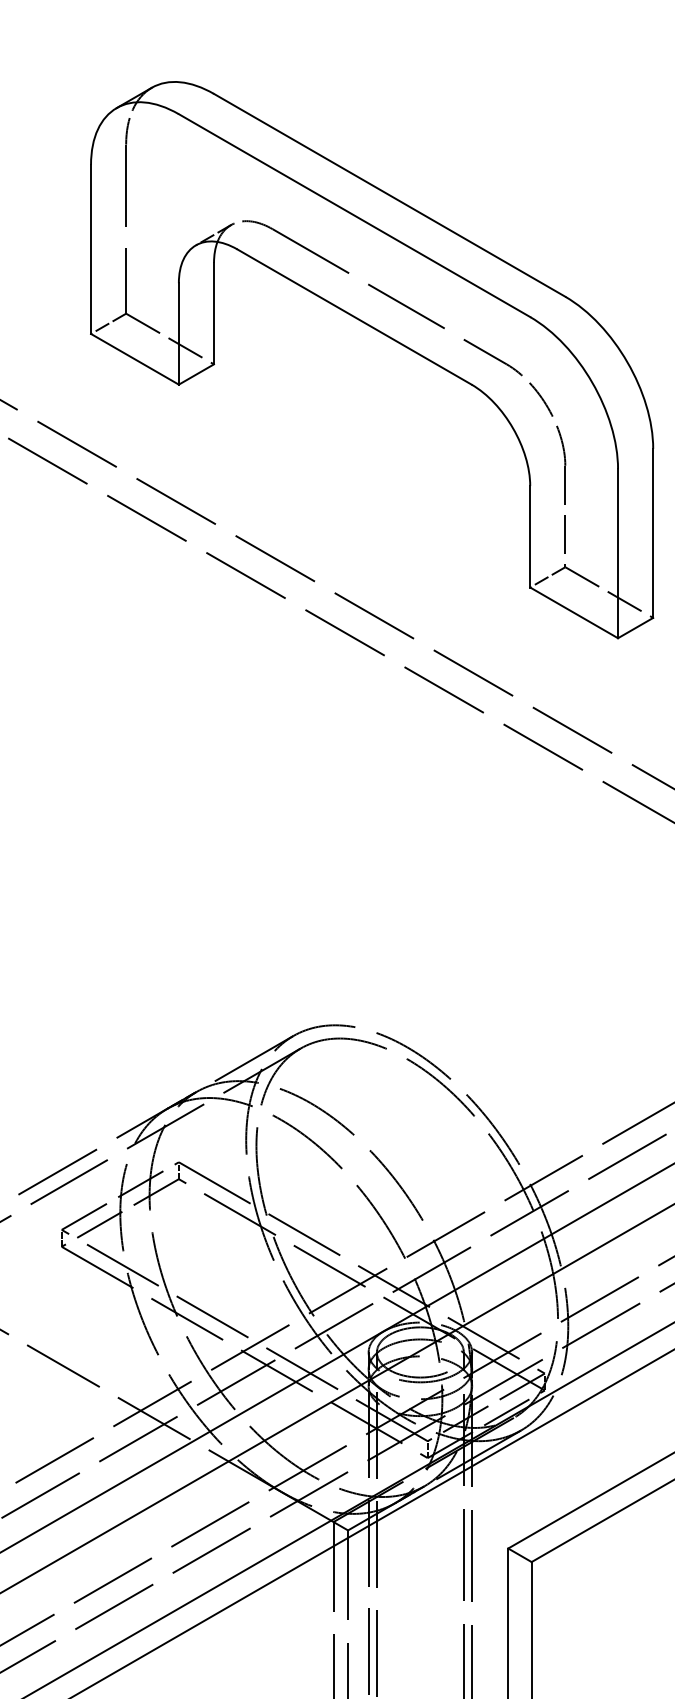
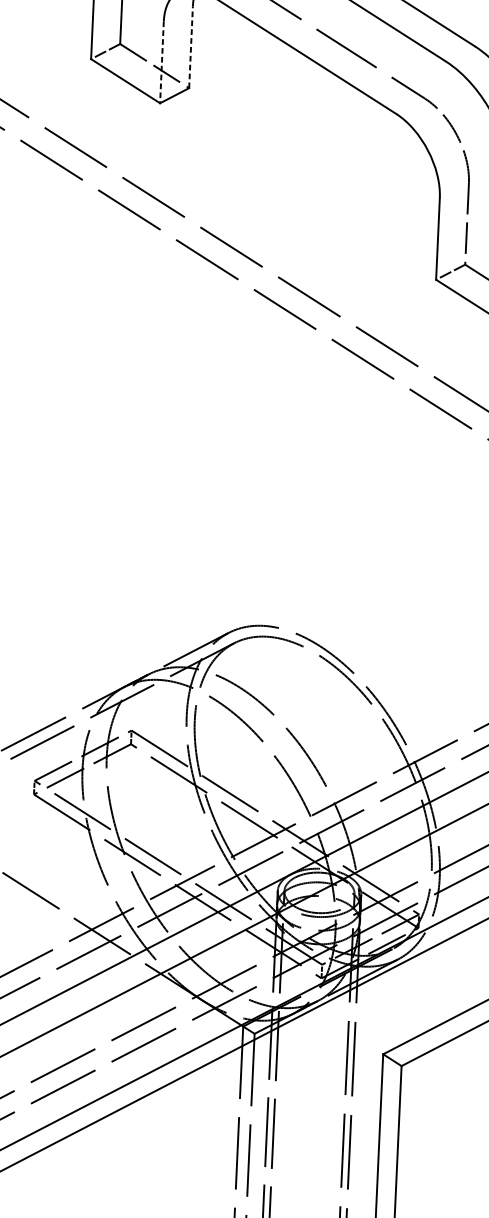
line: (213, 313) -> (190, 47), solid -> dashed
line: (178, 333) -> (161, 61), solid -> dashed

